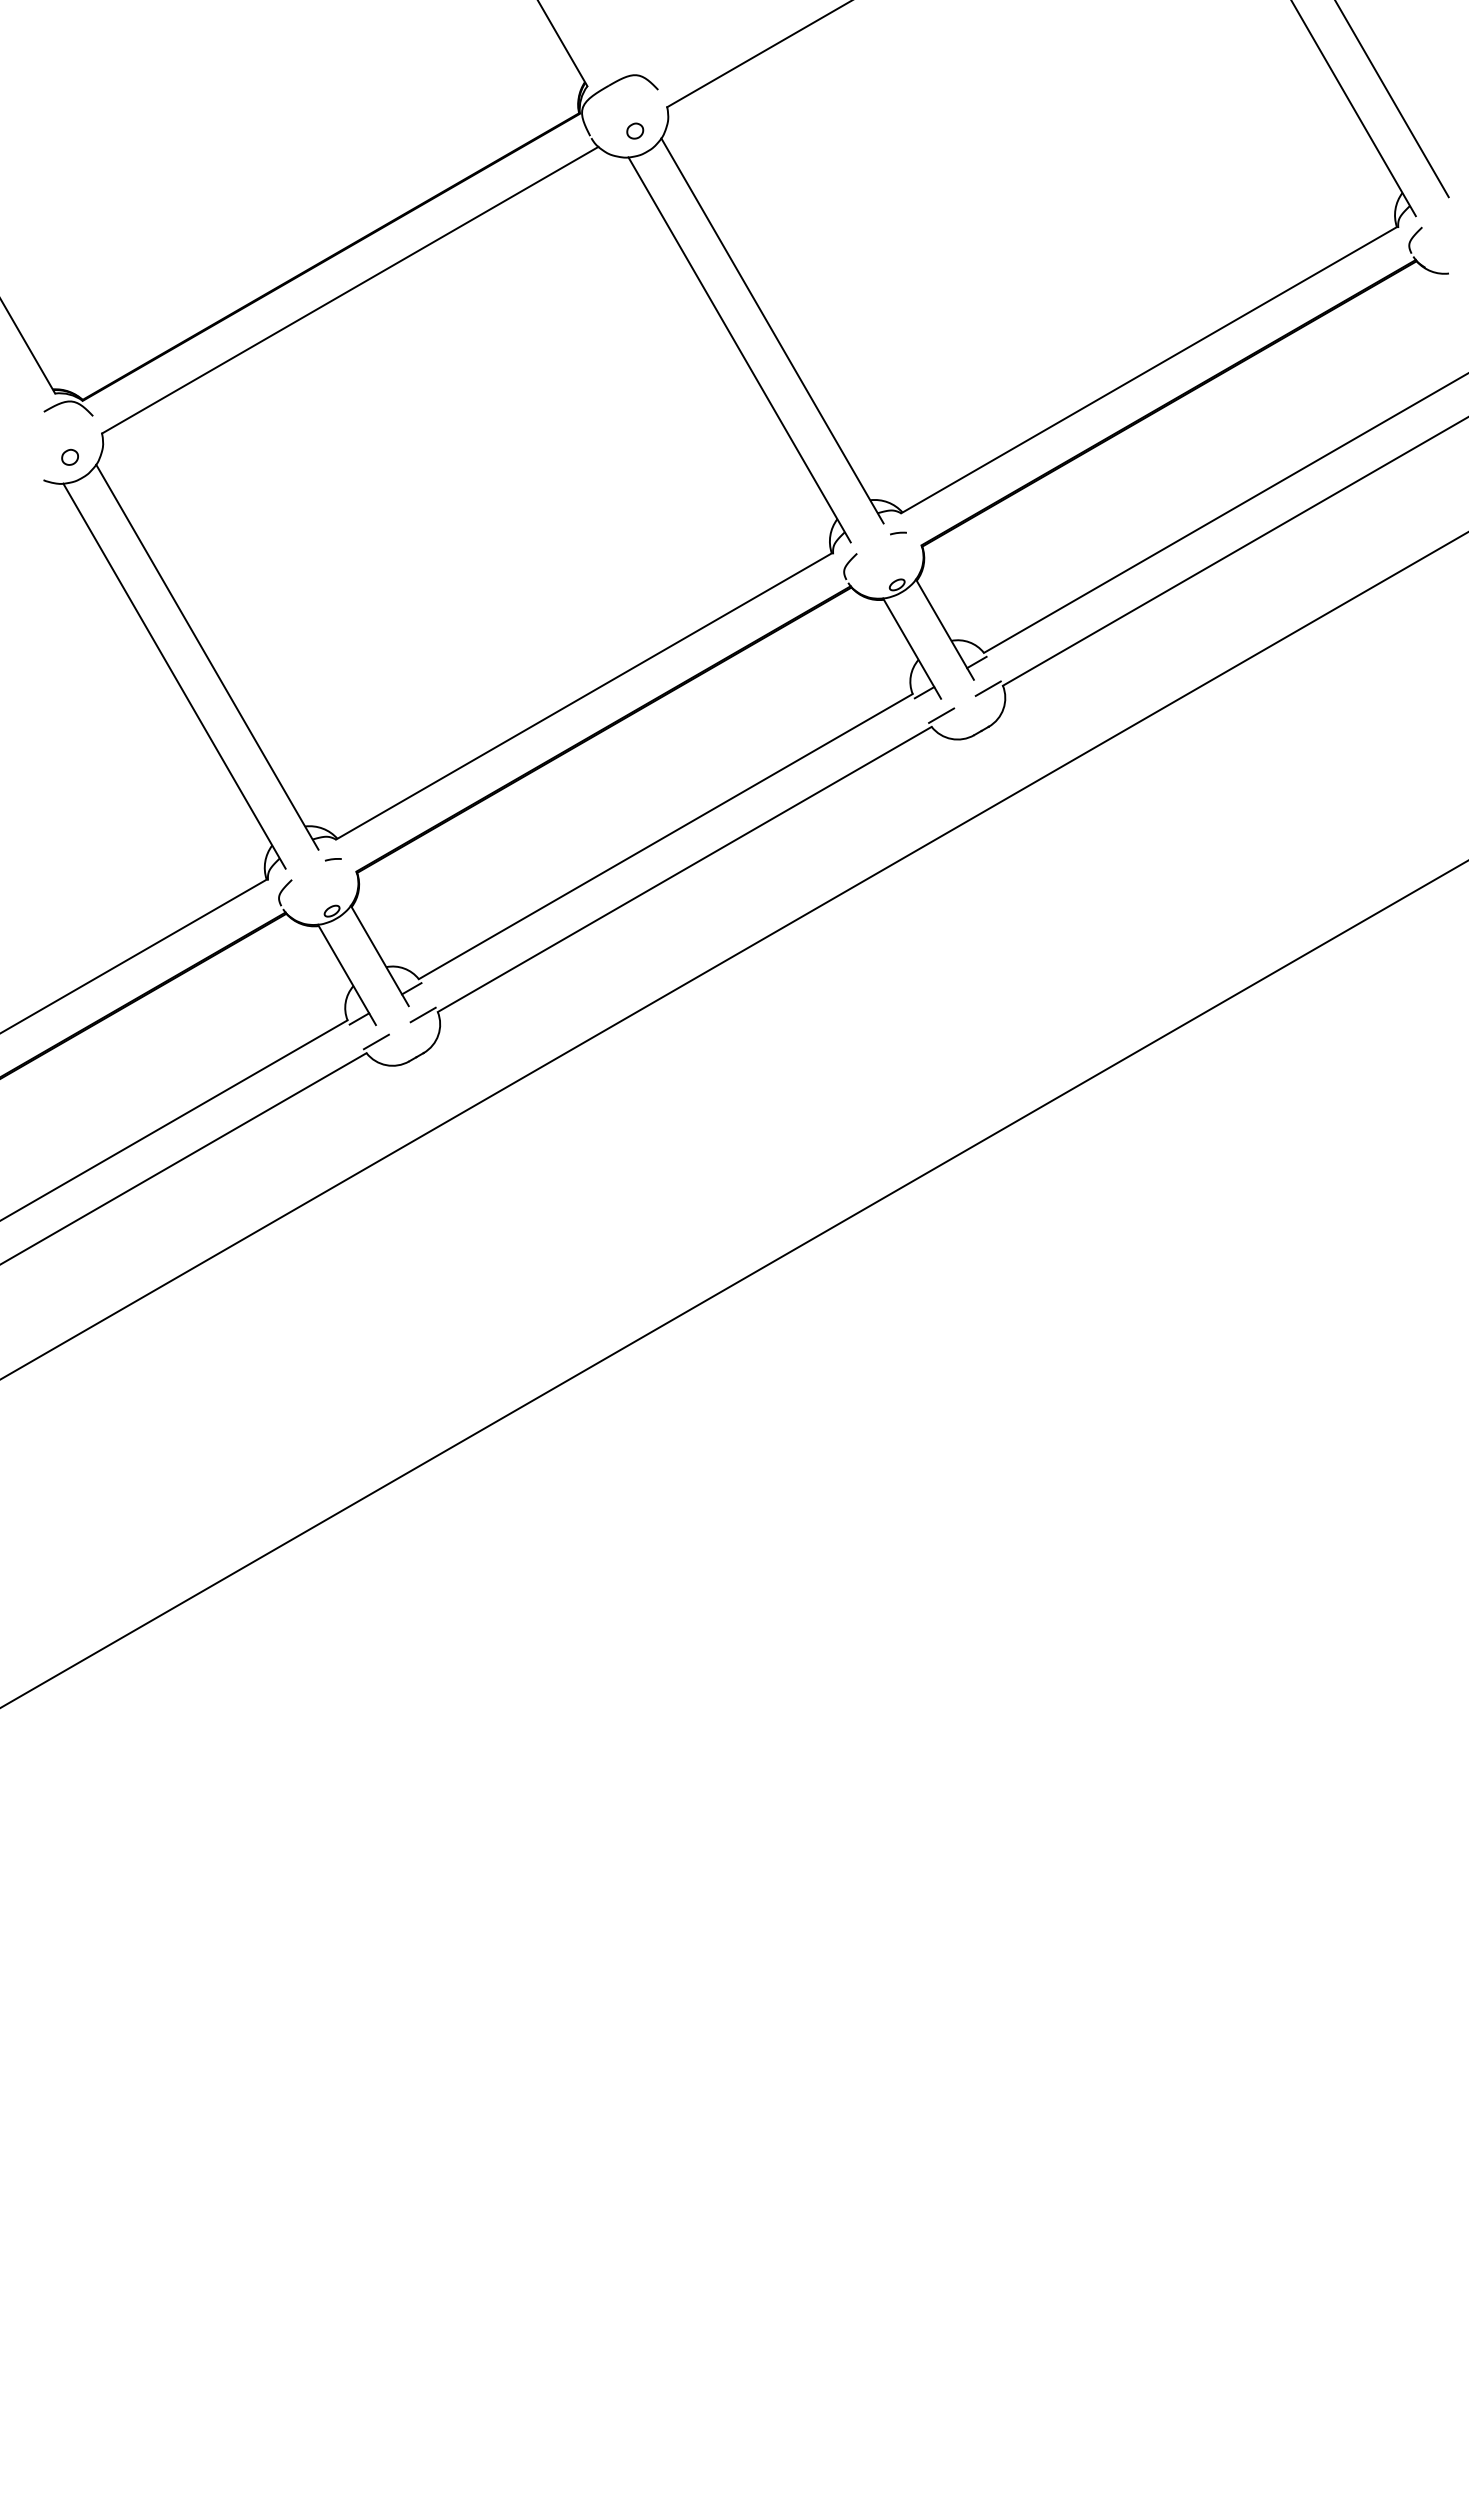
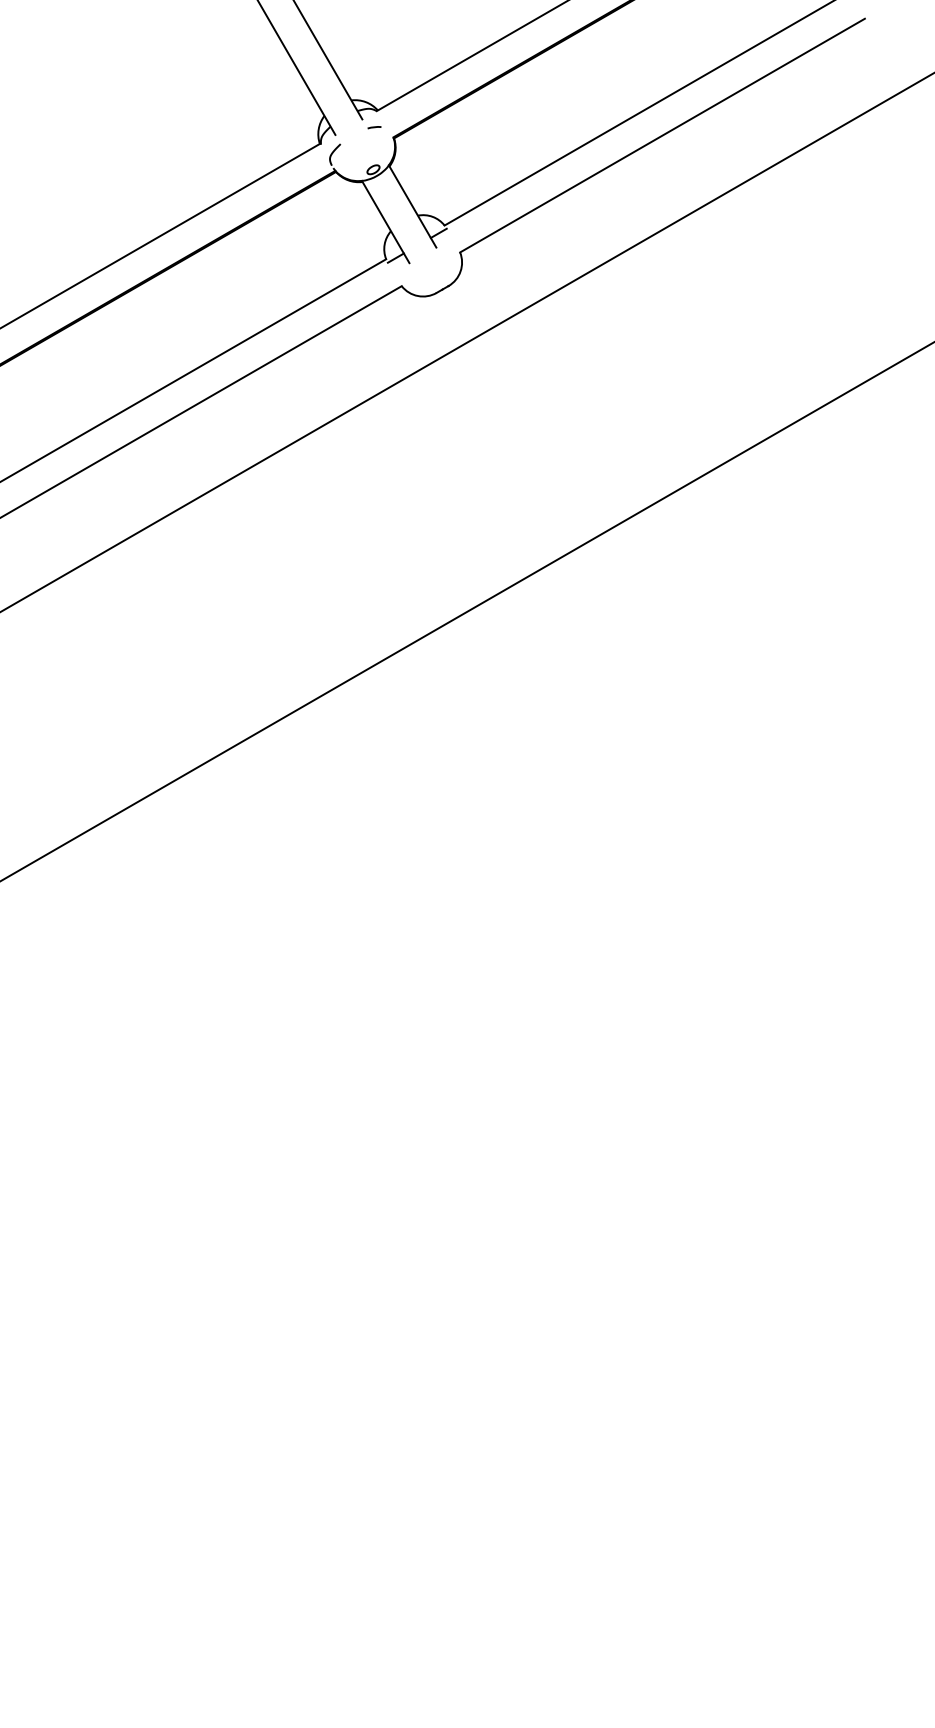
line: (987, 688) -> (447, 254), removed
line: (941, 715) -> (409, 276), removed

